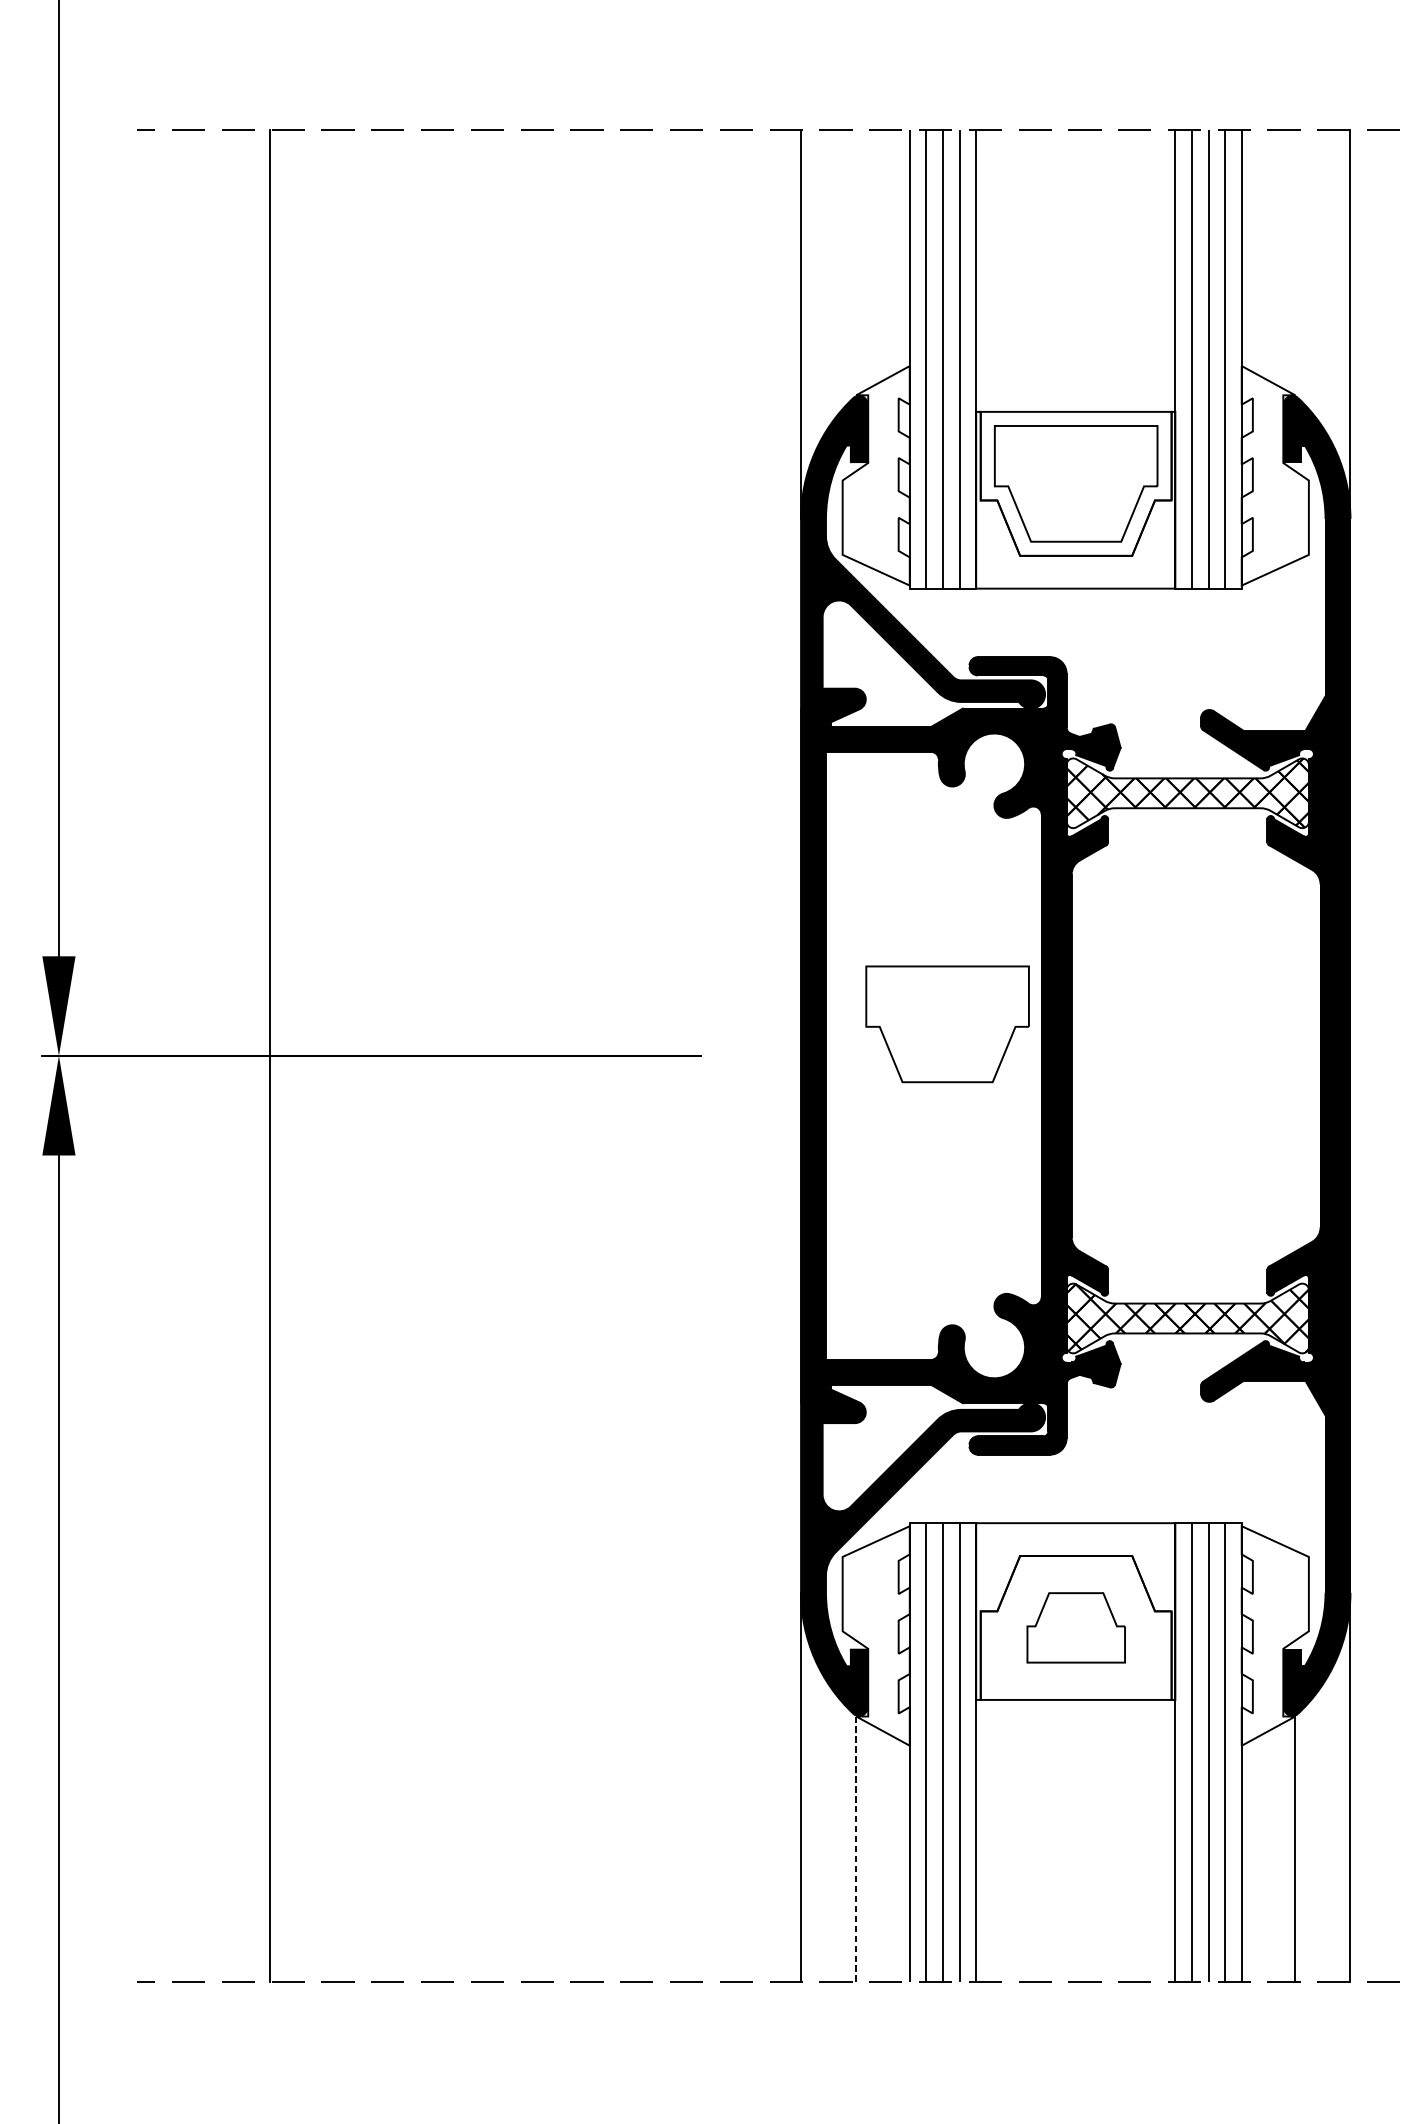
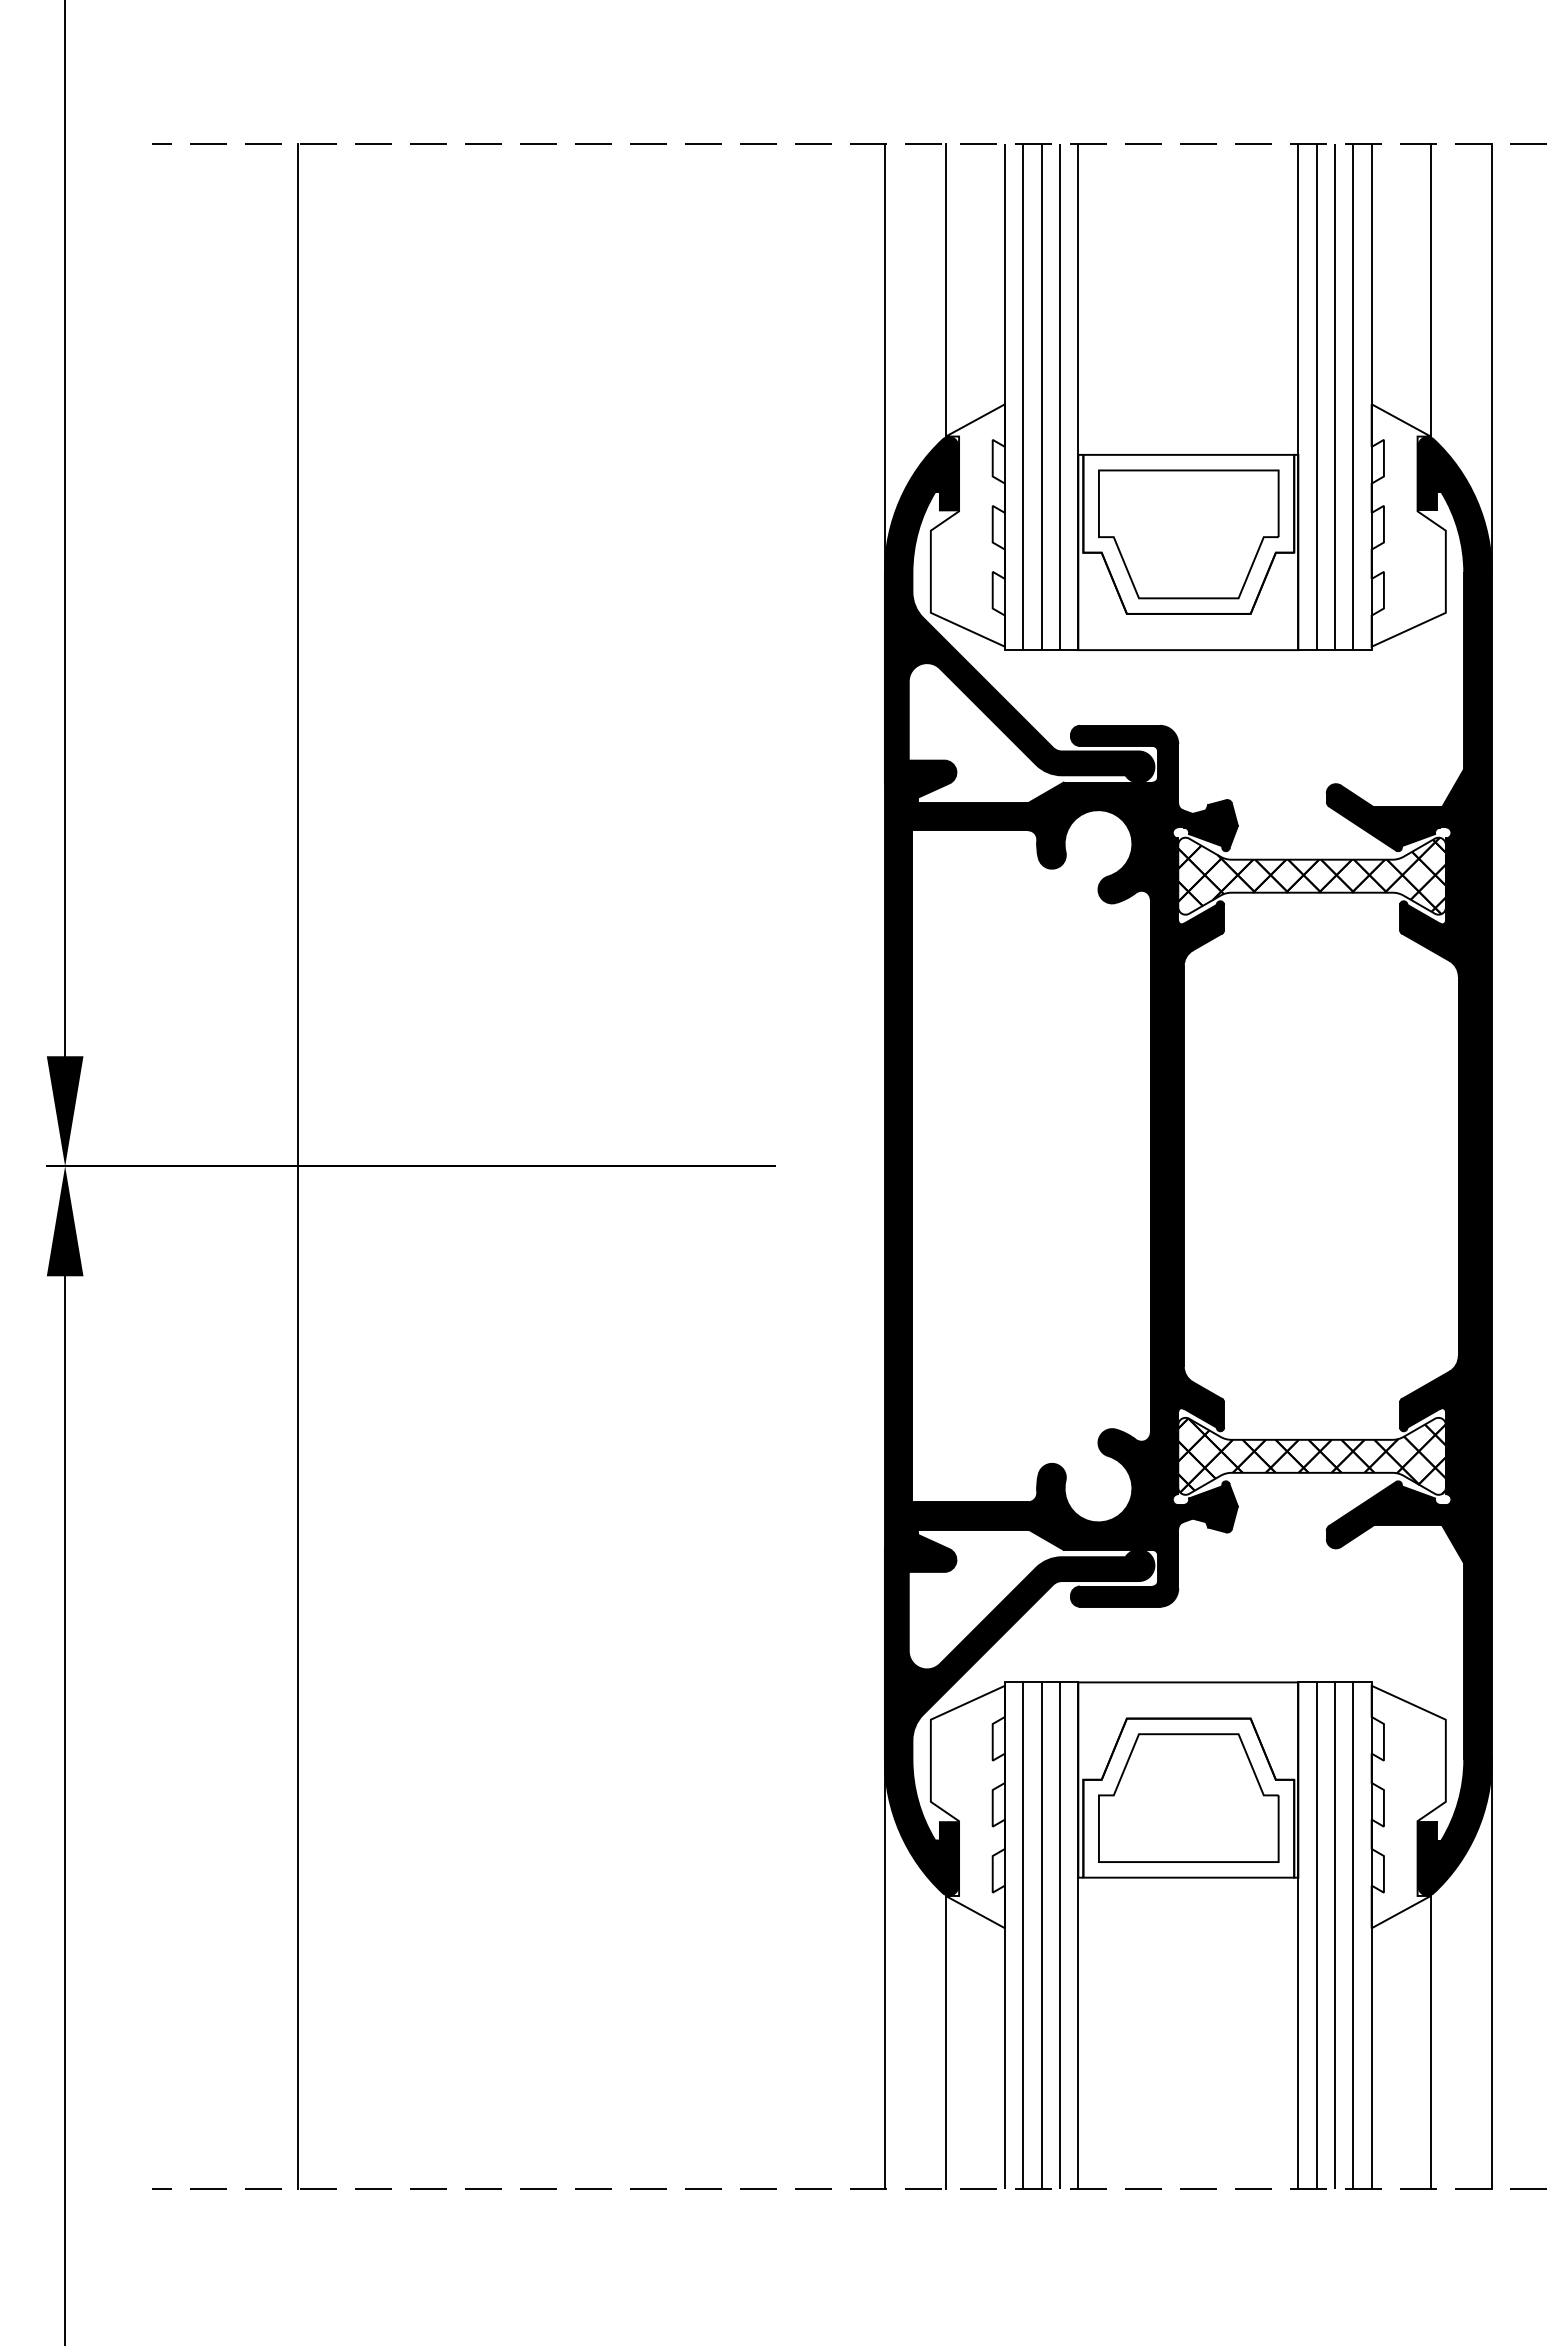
line: (855, 262) -> (945, 289), added
line: (1294, 262) -> (1430, 289), added
part: (947, 1024) -> (1046, 1131), removed
part: (1075, 1627) -> (1188, 1797), size x1.67
line: (855, 1849) -> (945, 2042), dashed -> solid

